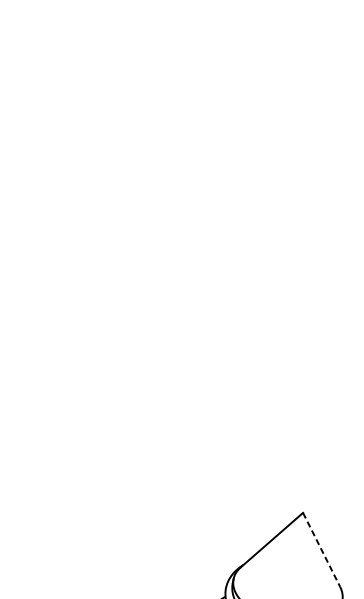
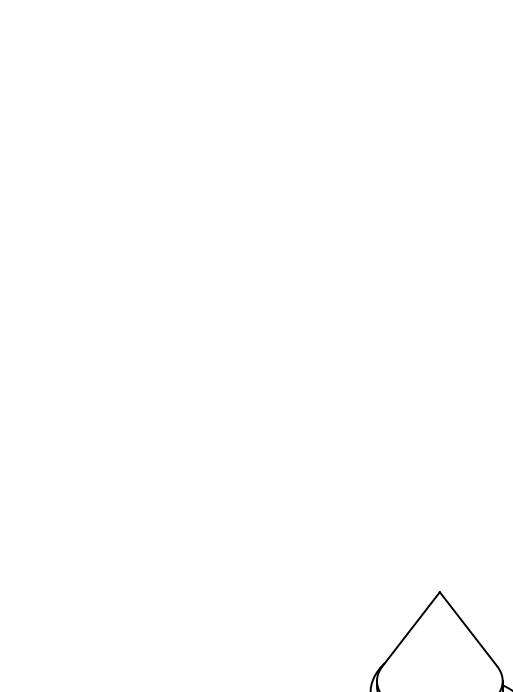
line: (321, 550) -> (468, 629), dashed -> solid

